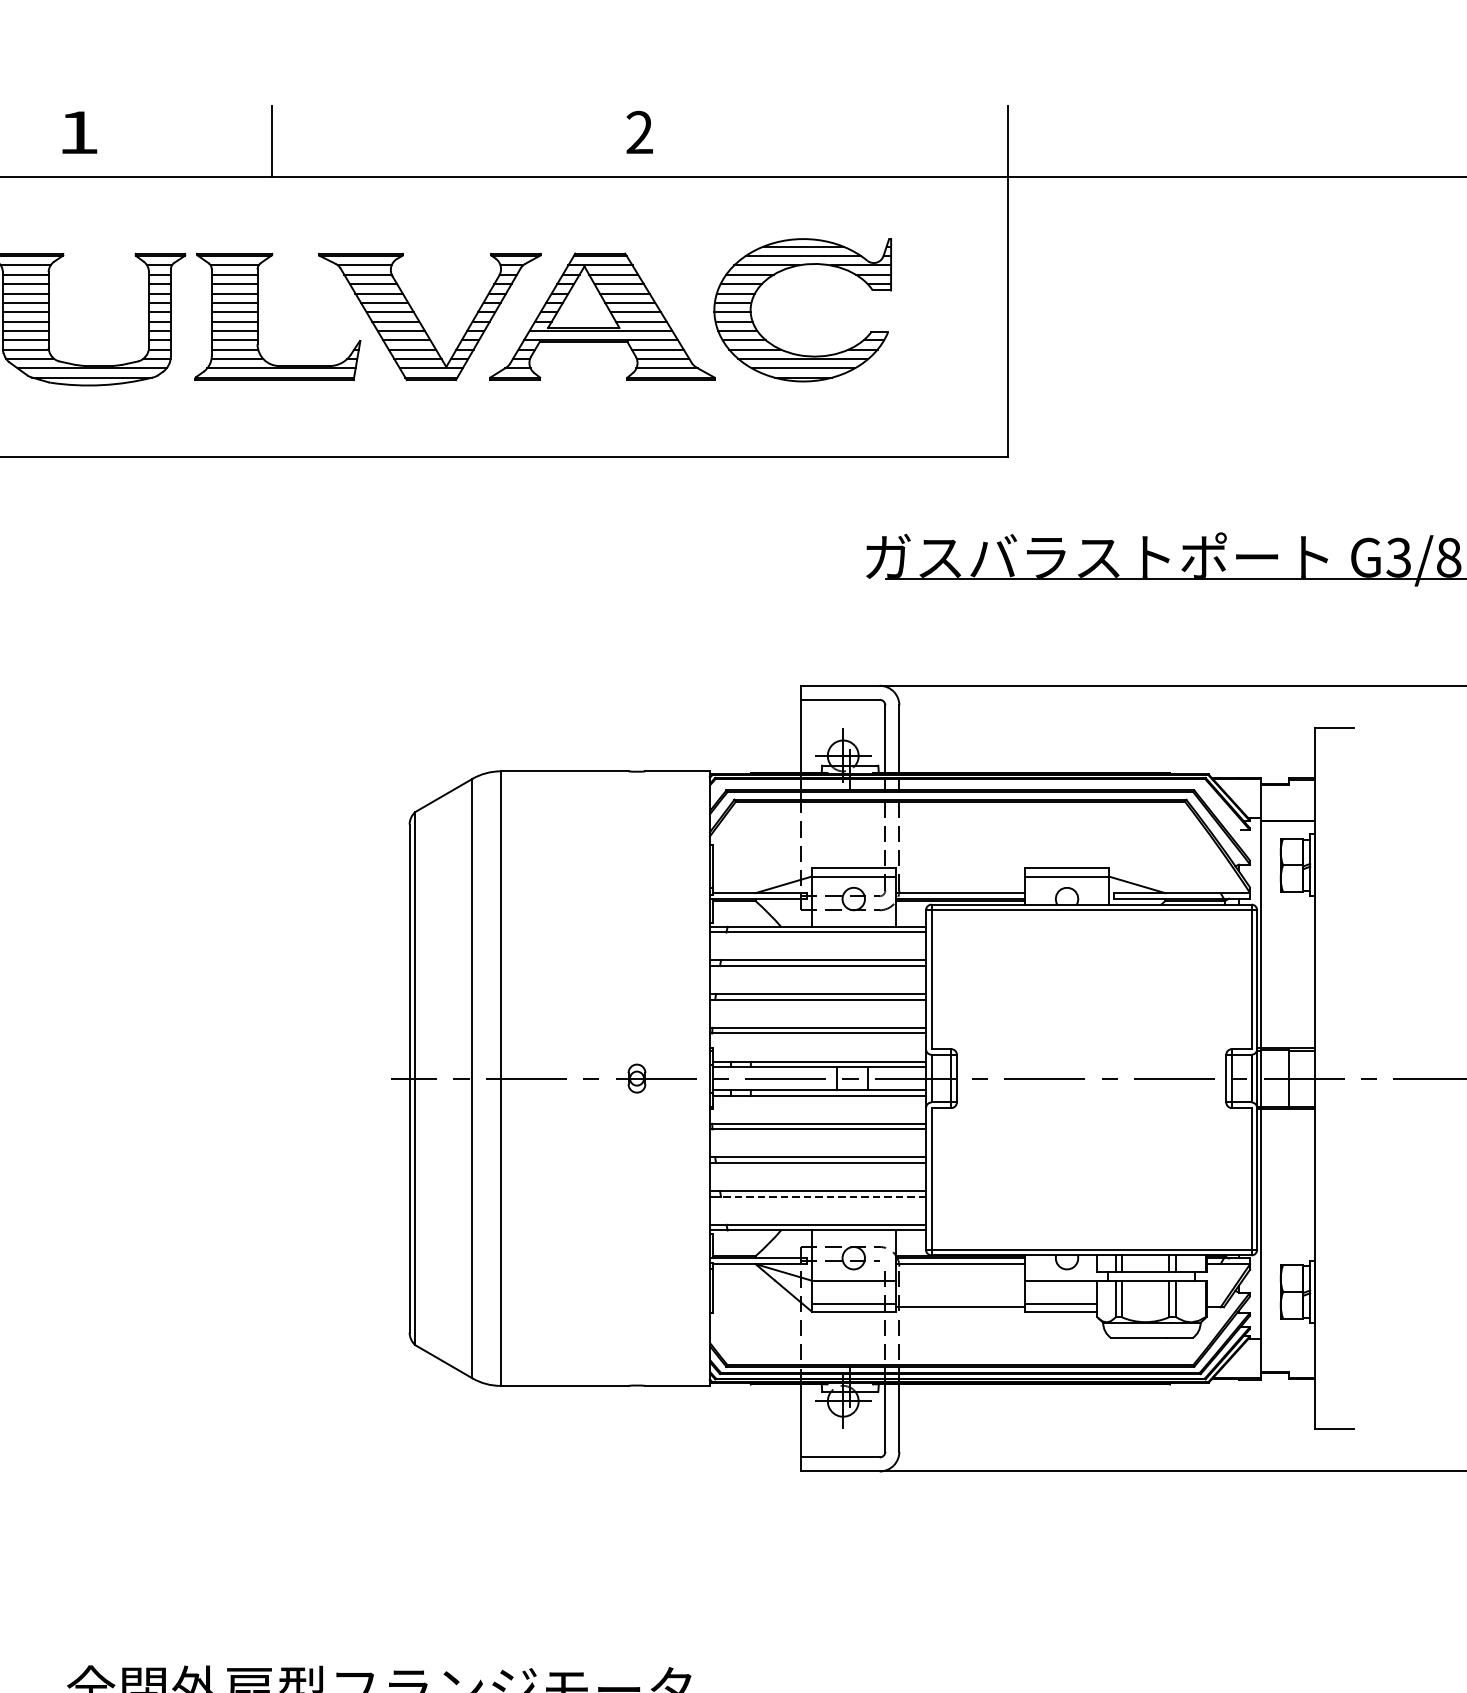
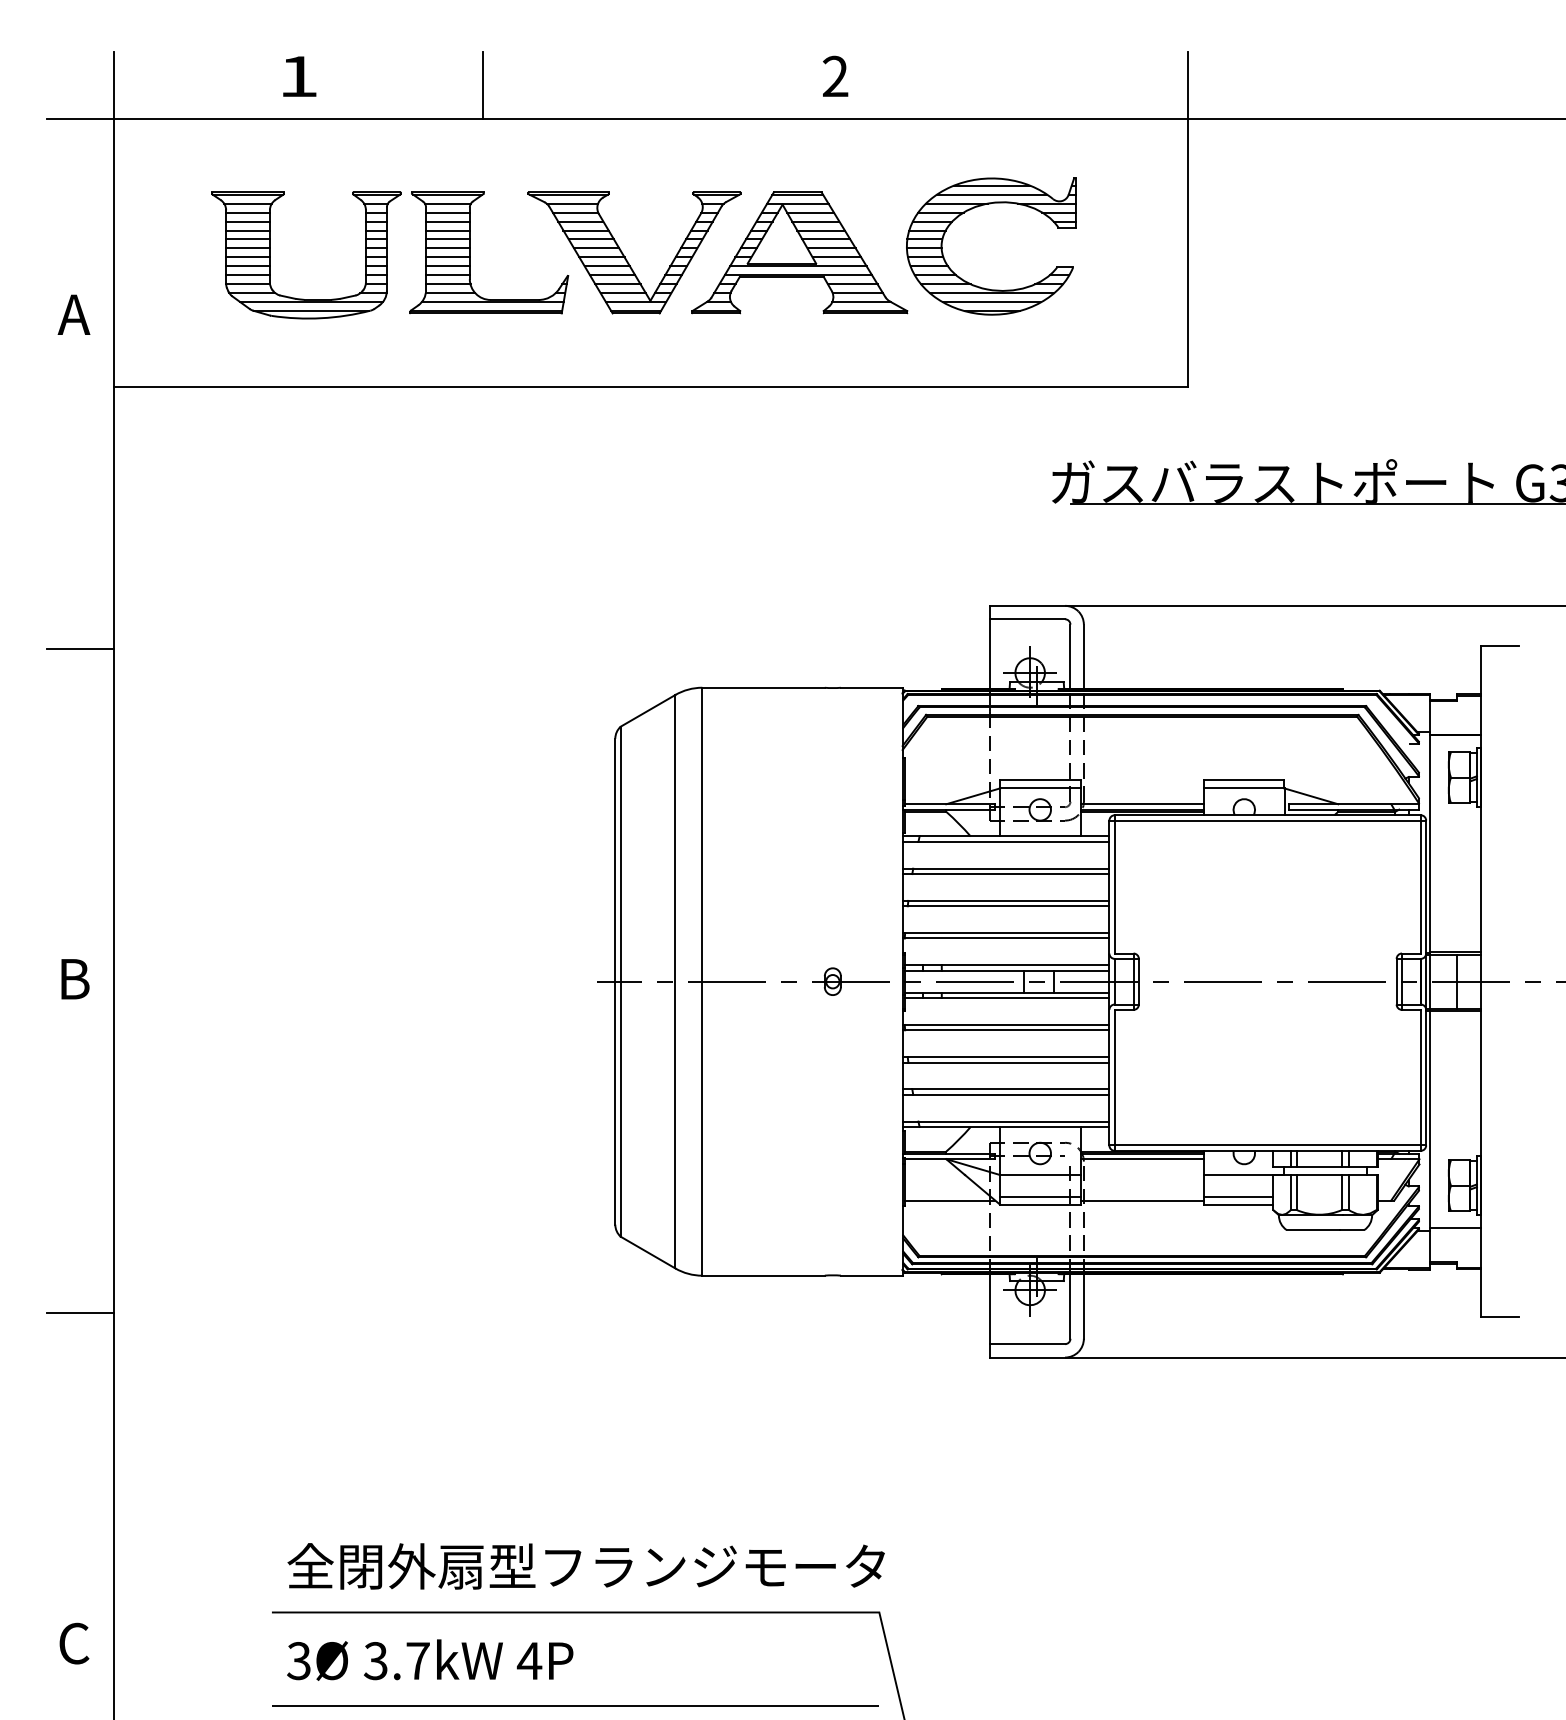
line: (822, 1196) -> (1010, 1094), dashed -> solid
line: (759, 1307) -> (950, 1200), added
line: (1287, 1336) -> (1455, 1228), added

